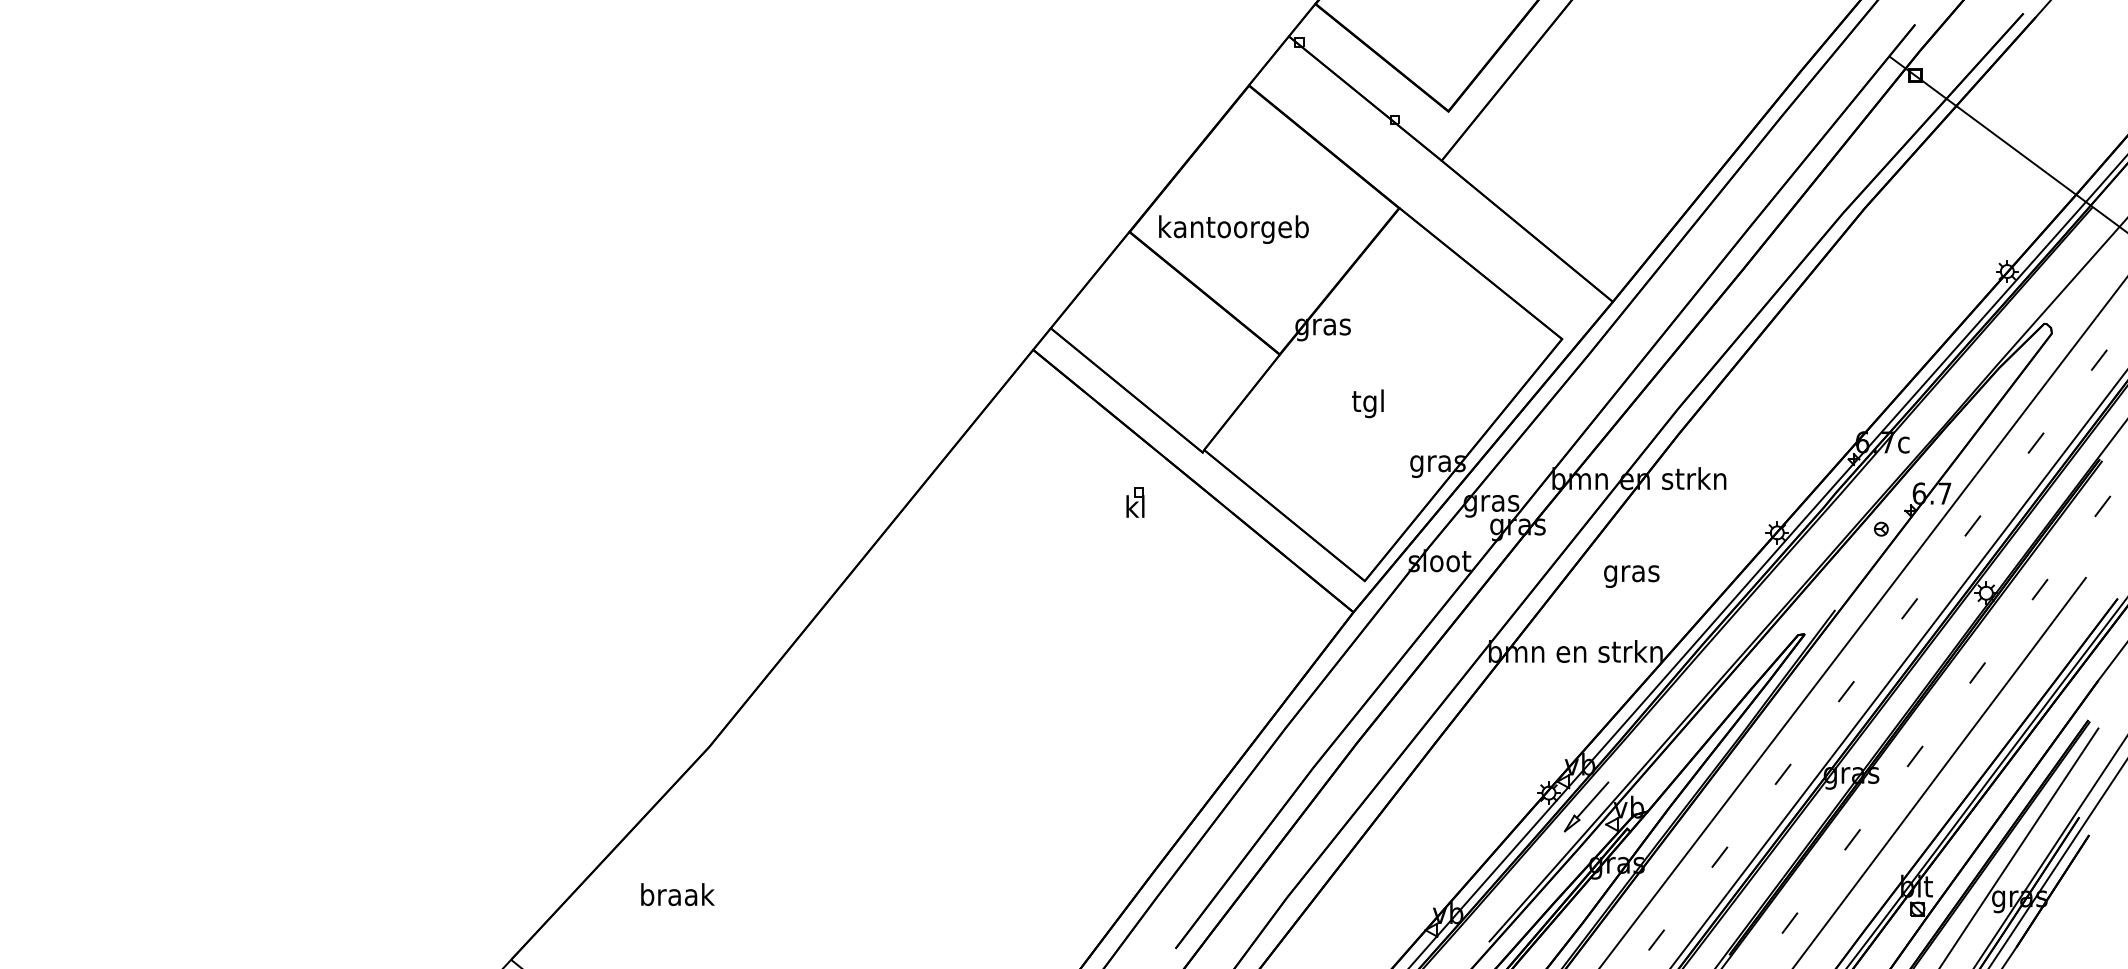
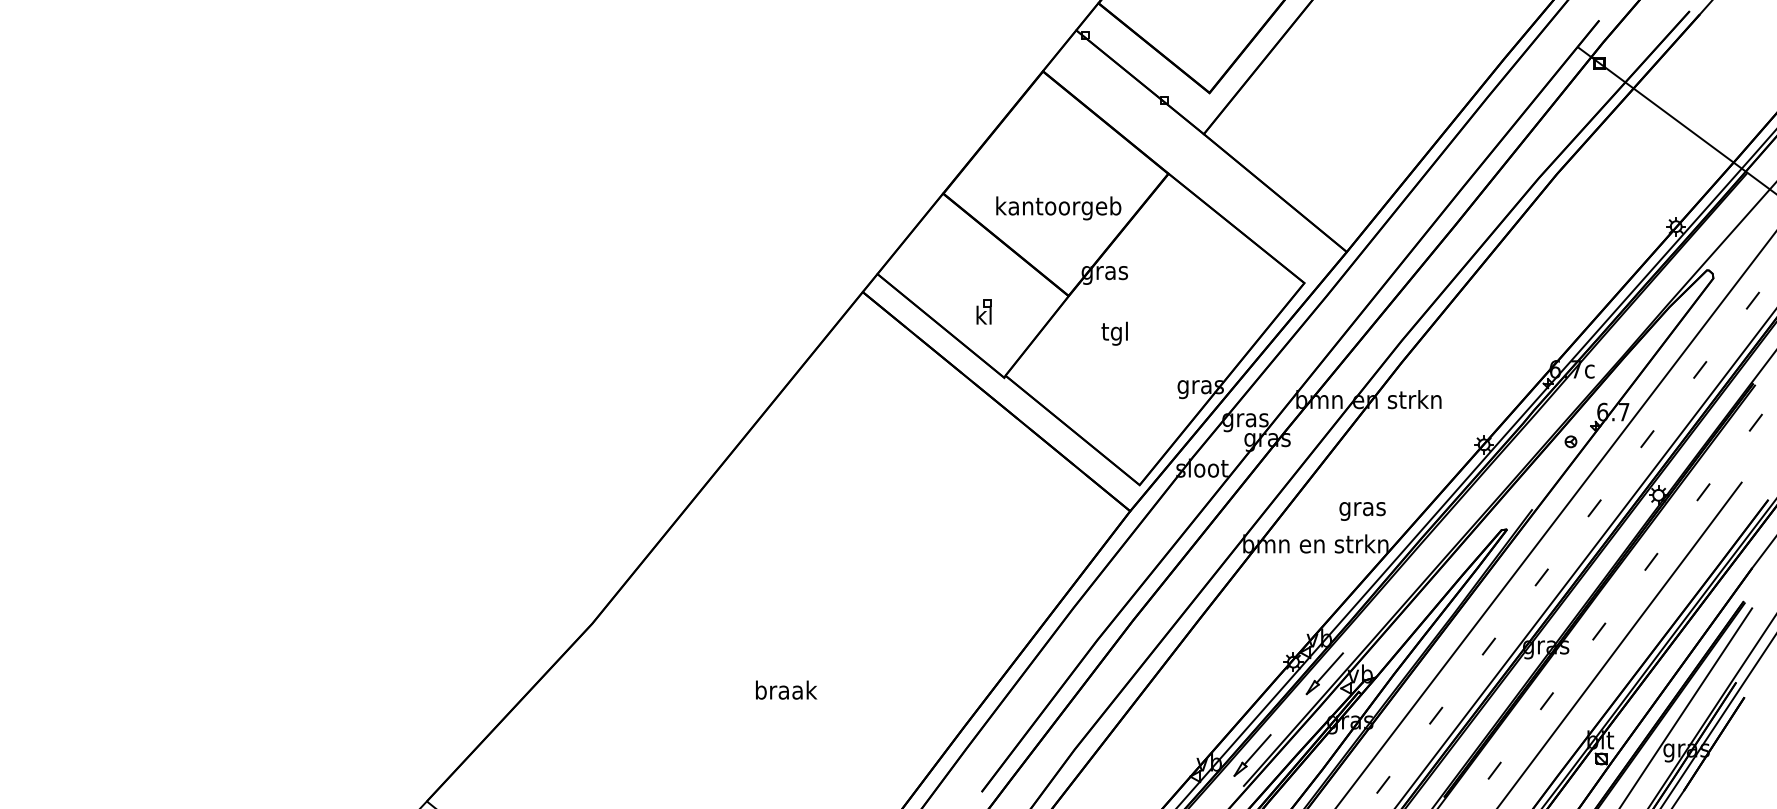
text: (1233, 229) -> (1058, 208), moved
text: (1367, 403) -> (1114, 333), moved
part: (1135, 502) -> (984, 311), moved
text: (1631, 576) -> (1362, 511), moved
text: (677, 894) -> (786, 690), moved
part: (1499, 904) -> (1252, 755), added

